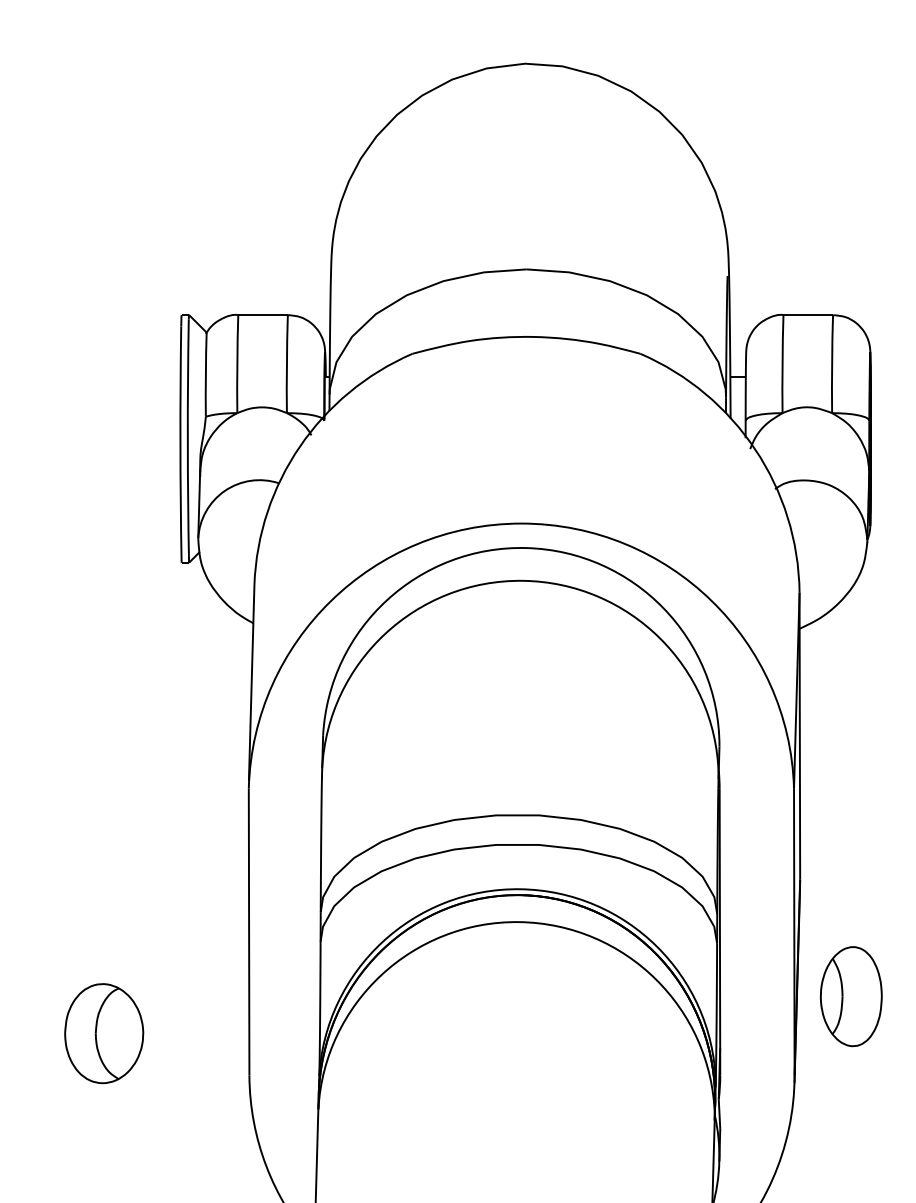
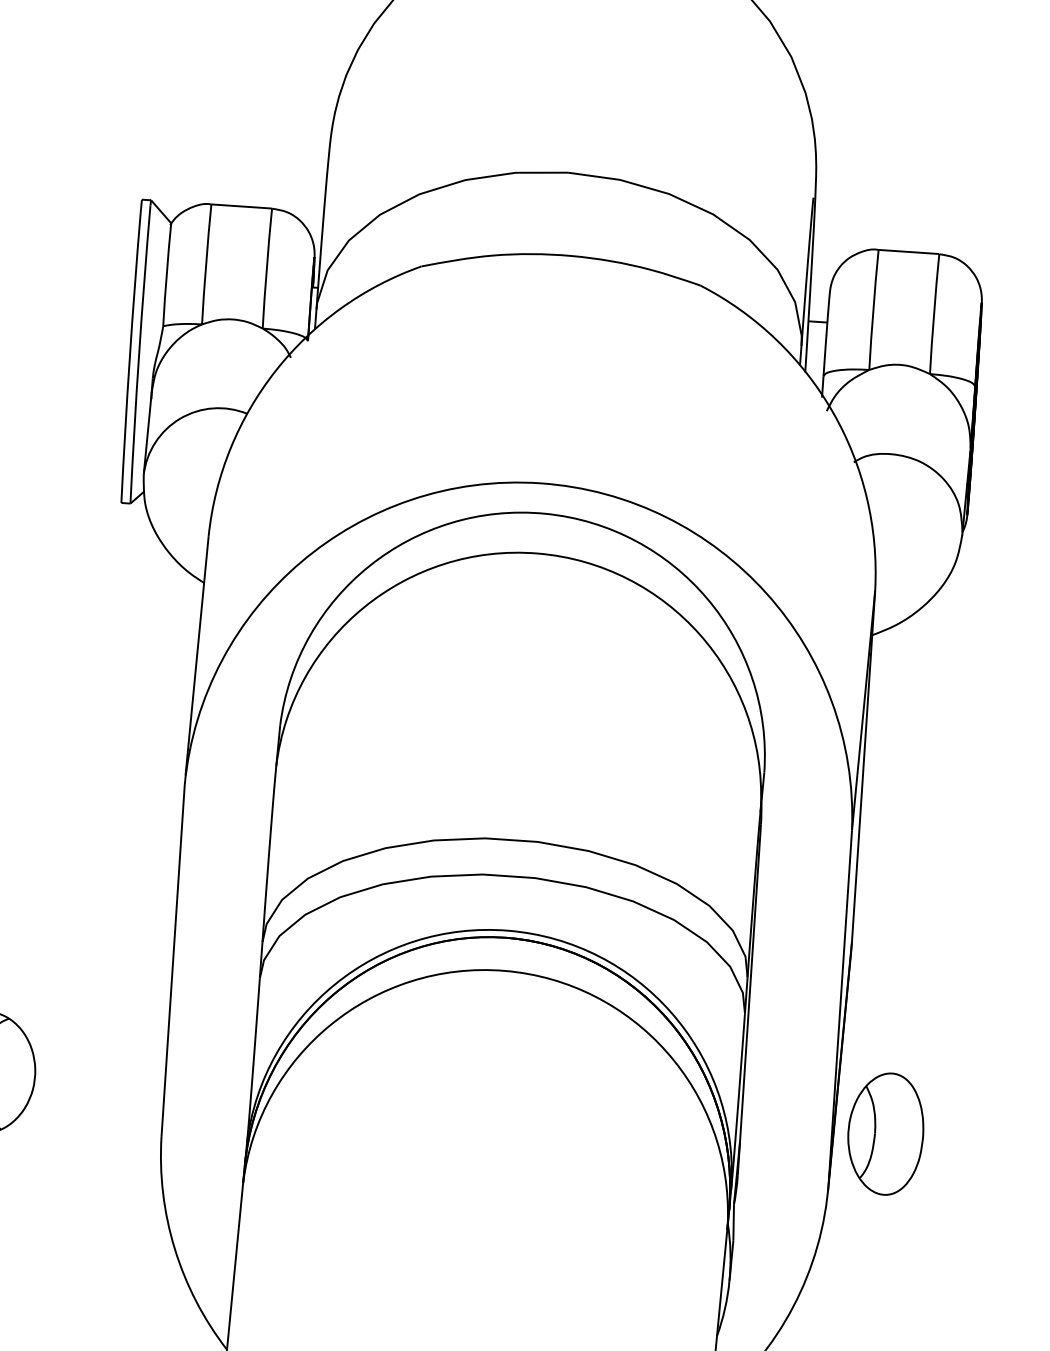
part: (850, 996) -> (884, 1133), moved

